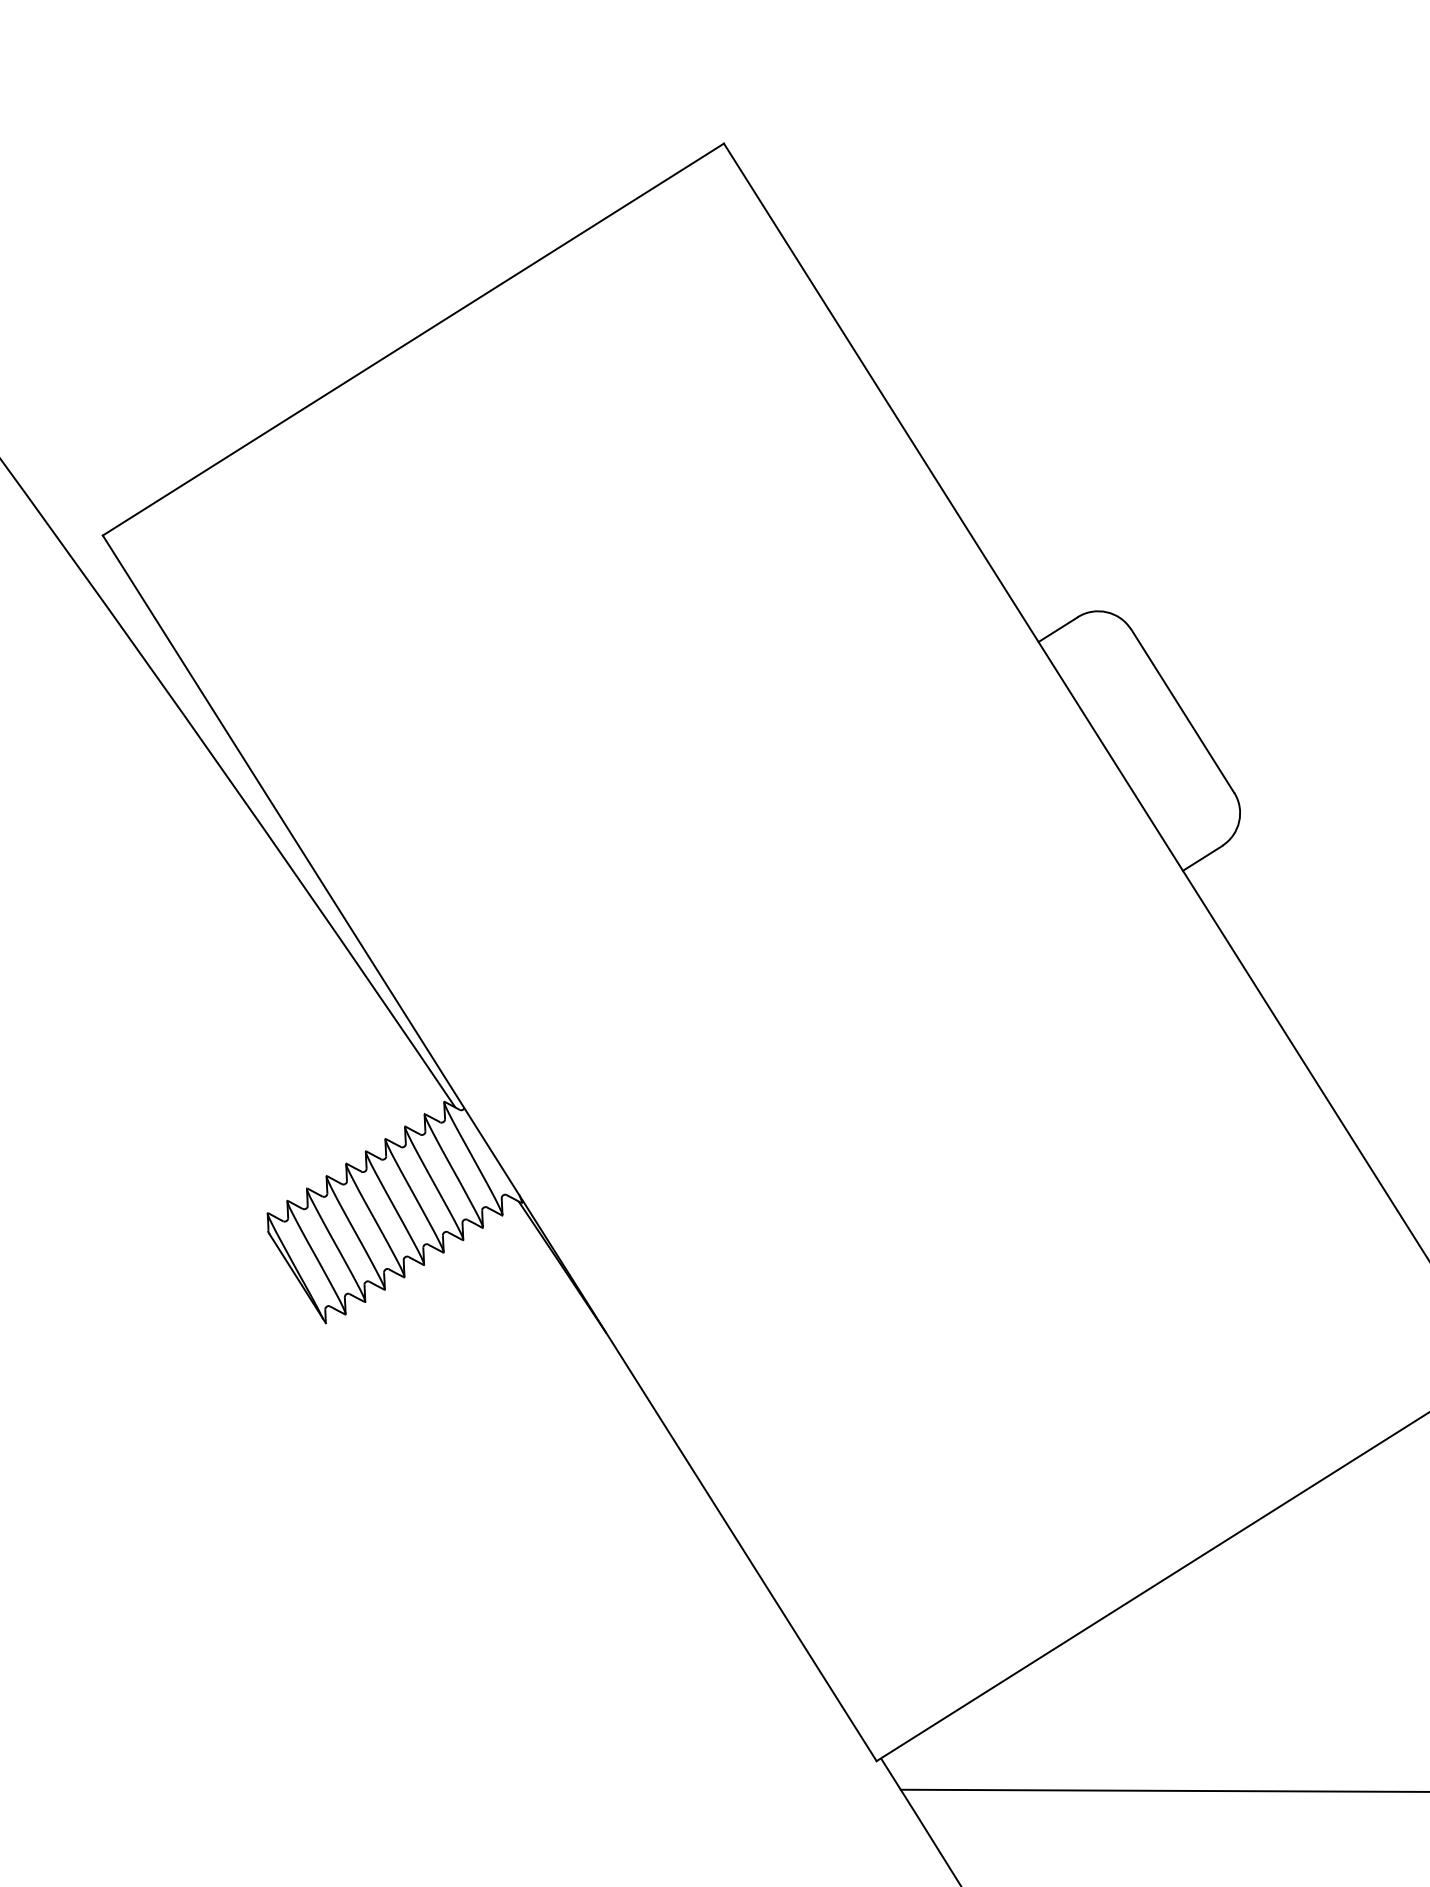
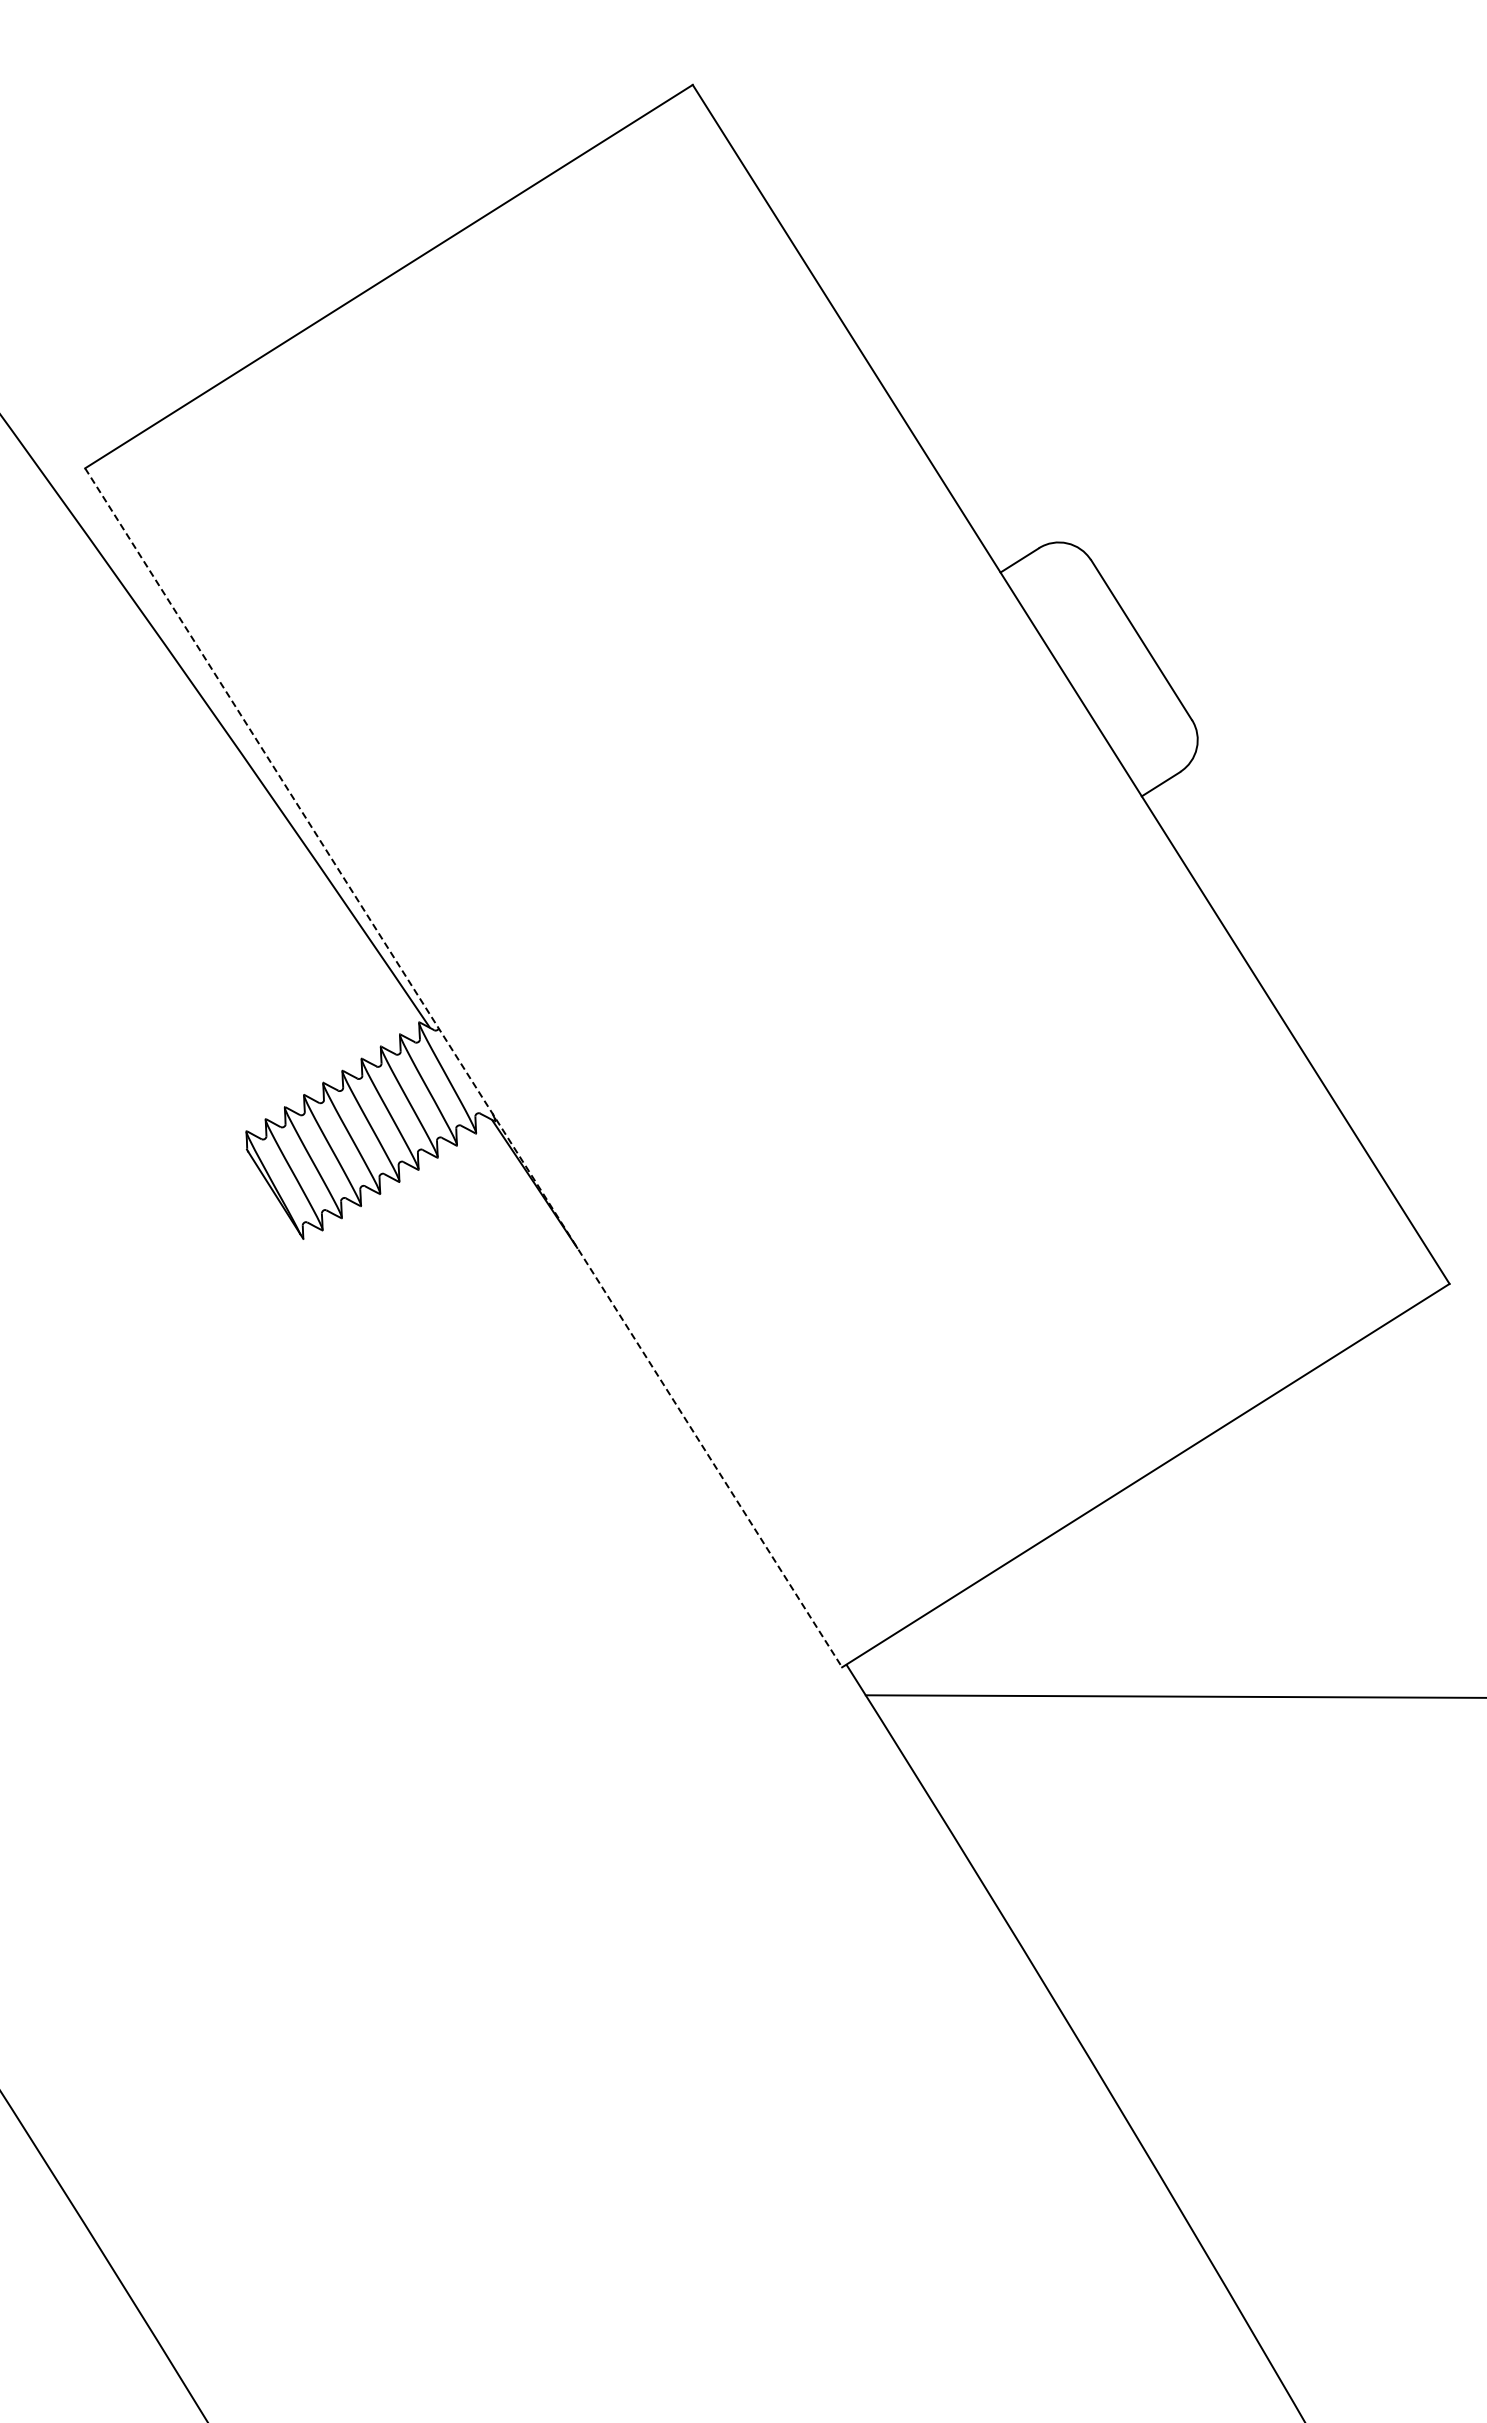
line: (489, 1147) -> (463, 1067), solid -> dashed

